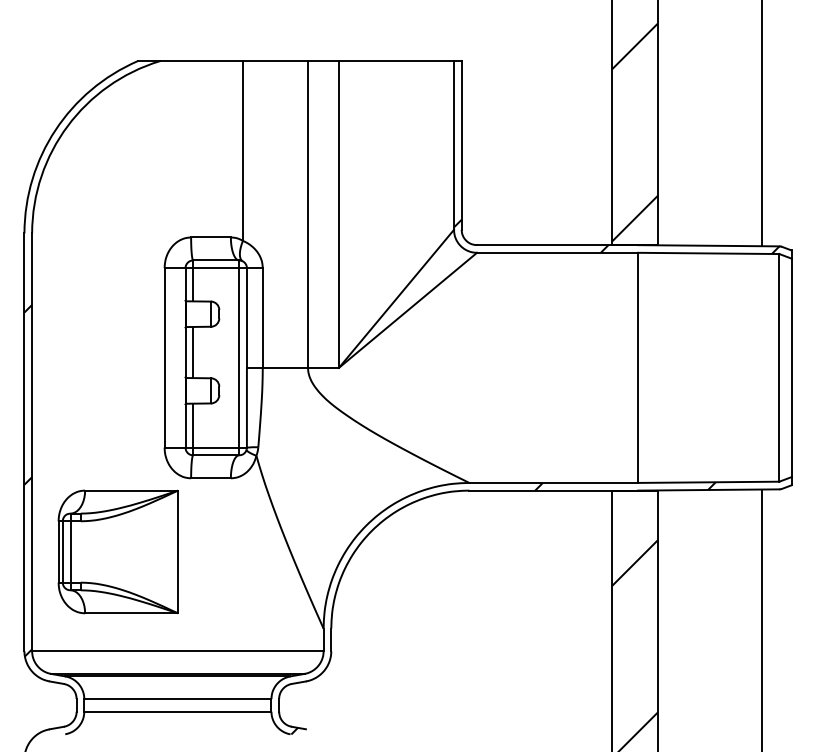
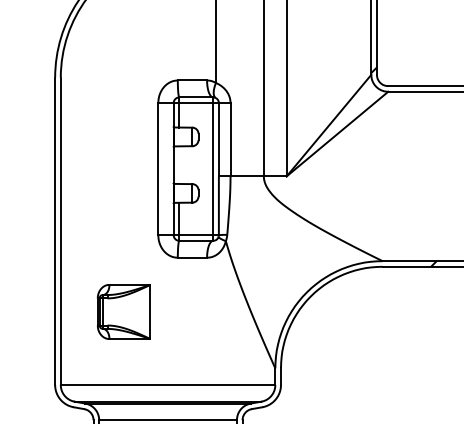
line: (193, 352) -> (179, 165), removed
hatch: (28, 480) -> (58, 259), removed
part: (117, 551) -> (123, 311), size x0.6

